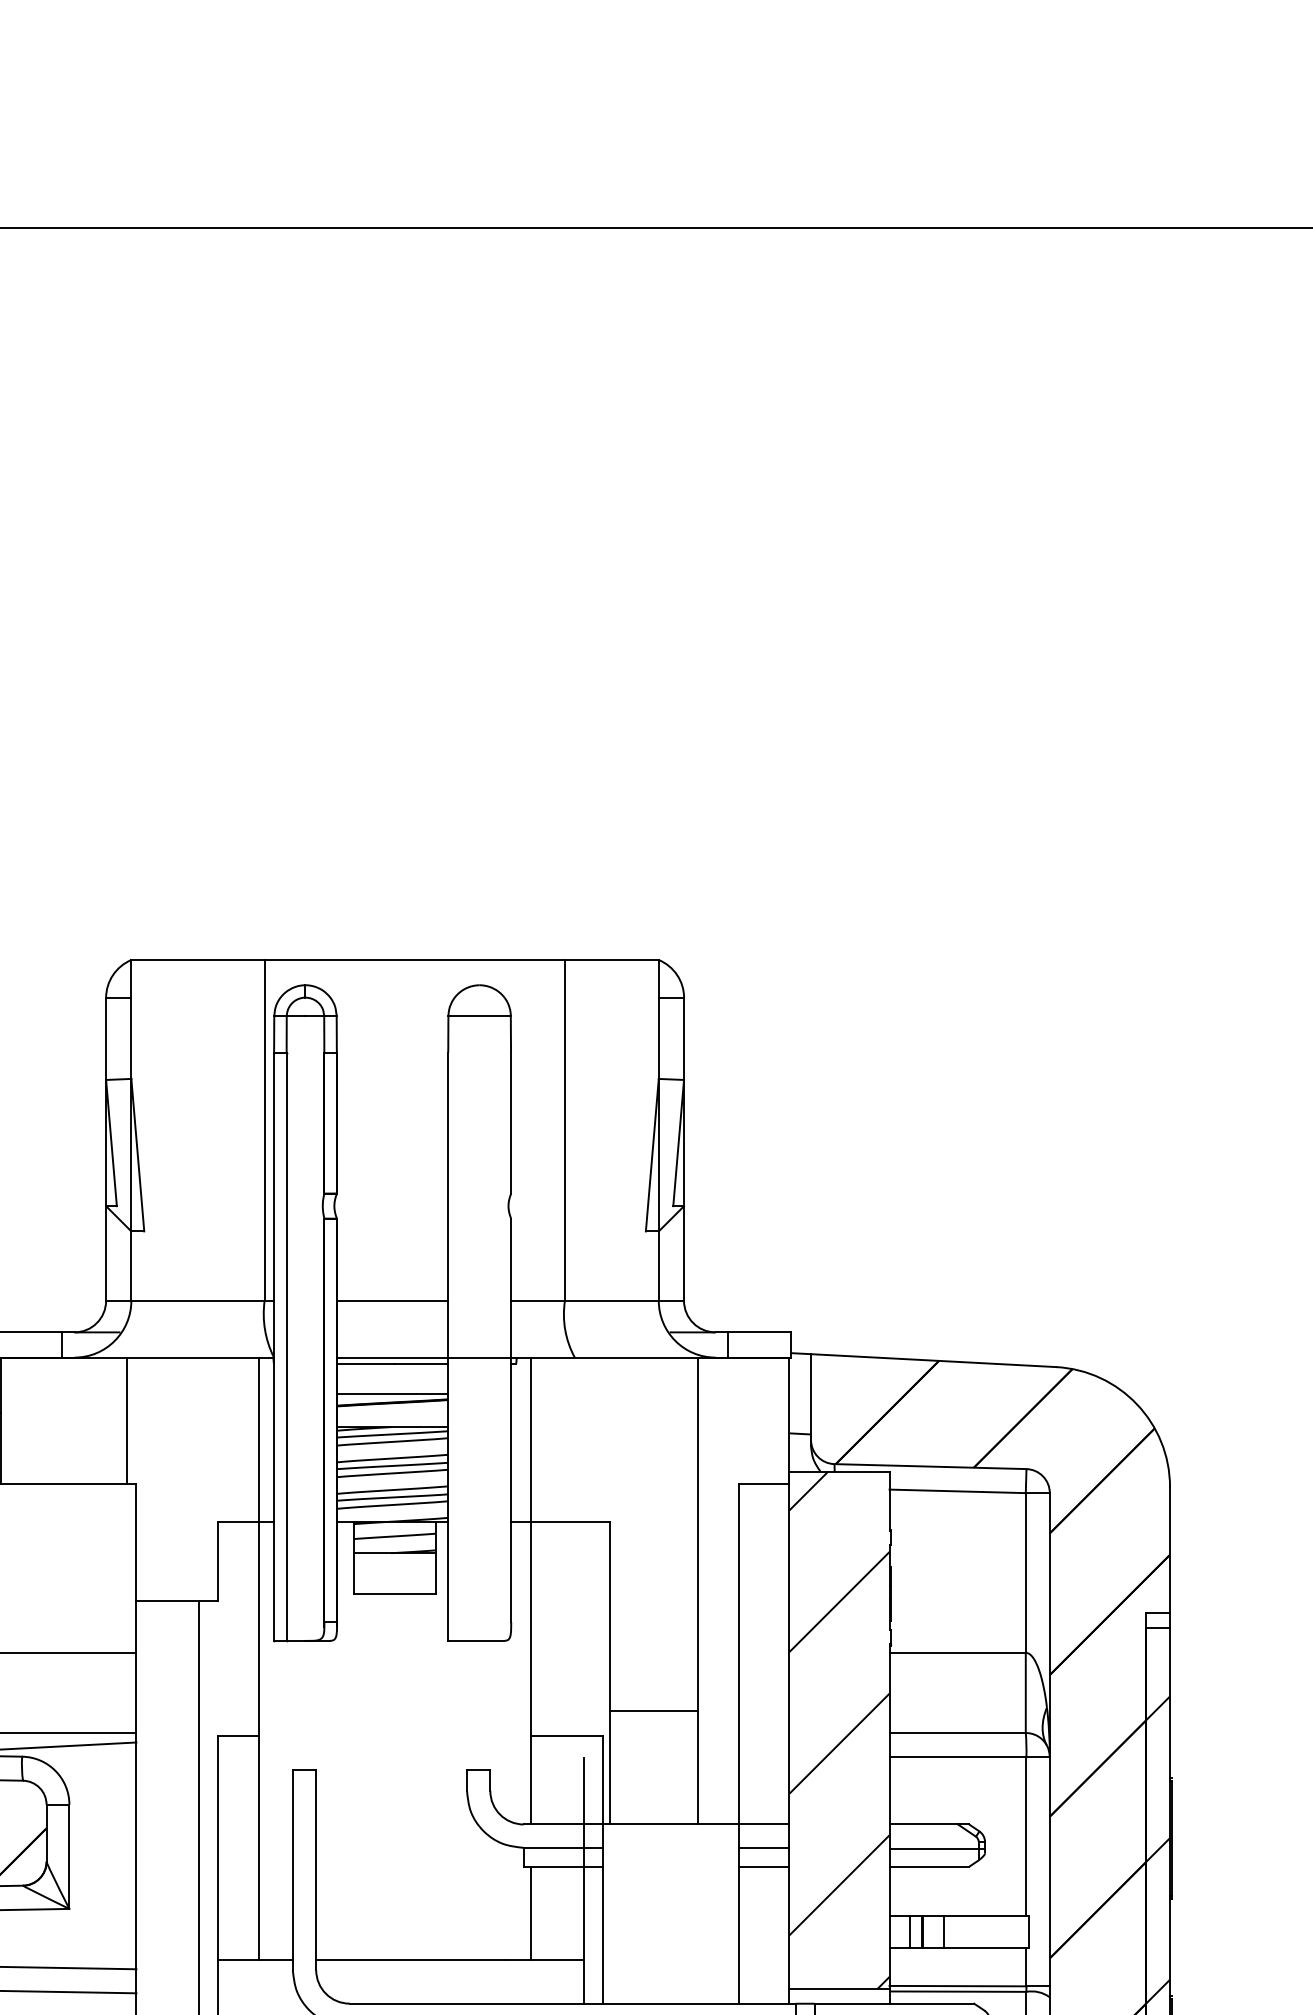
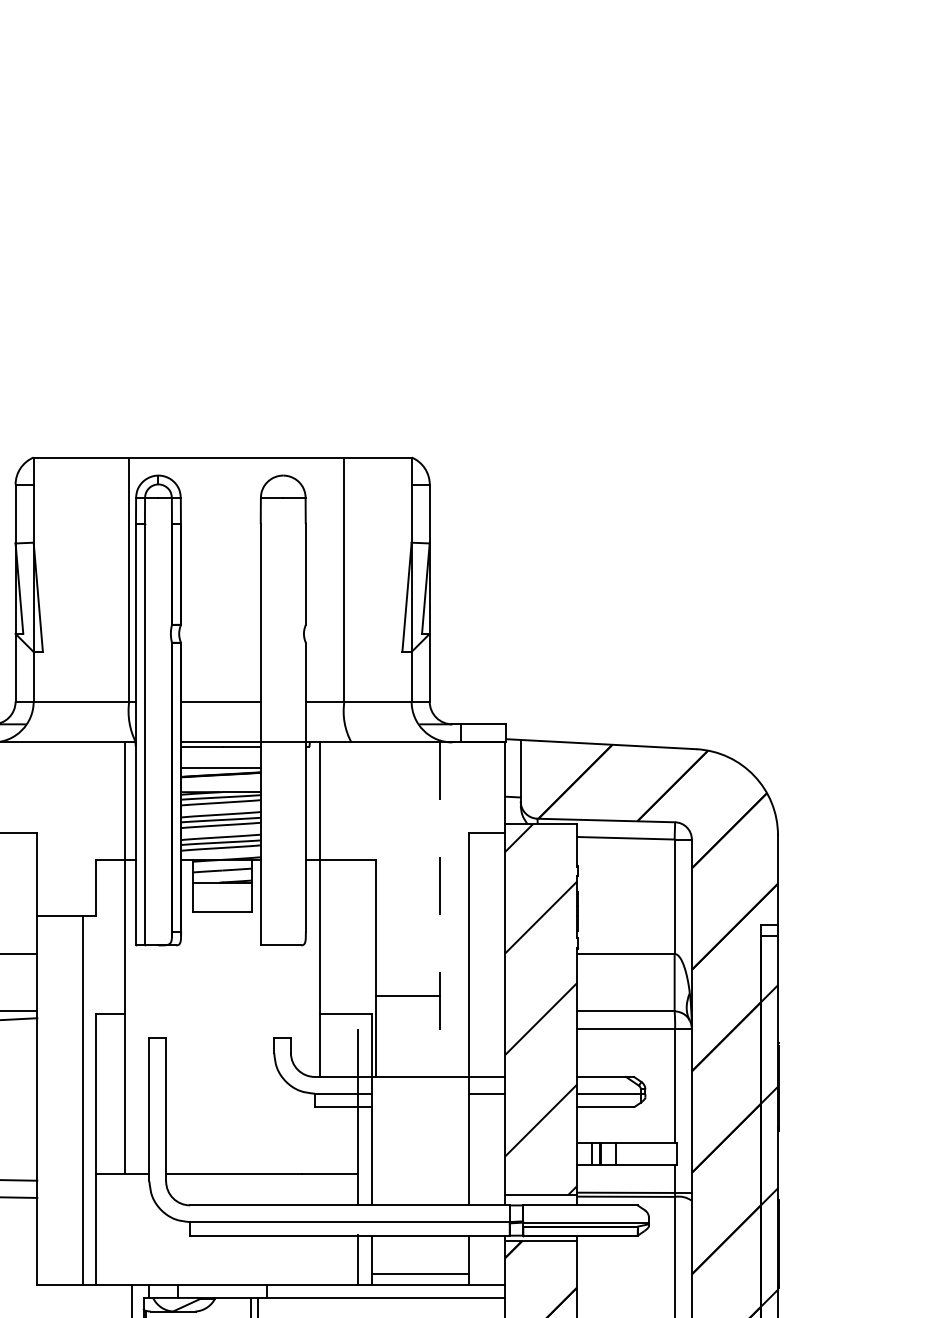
line: (126, 1420) -> (30, 787), removed
line: (697, 1591) -> (439, 910), solid -> dashed
line: (763, 1866) -> (486, 1107), removed
line: (530, 1913) -> (319, 1140), removed

